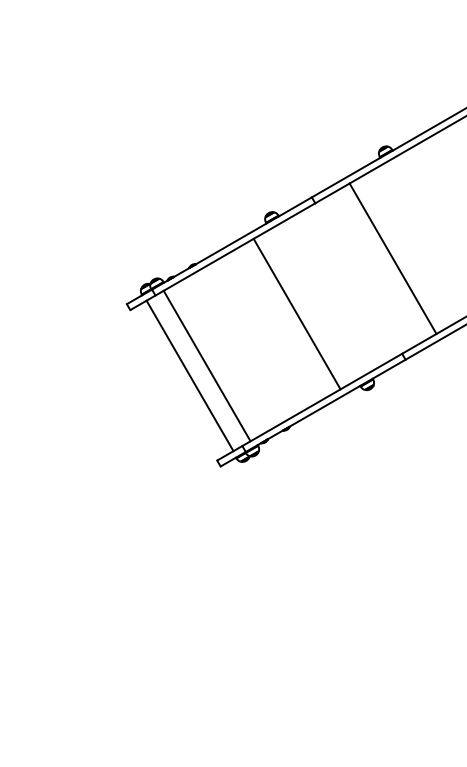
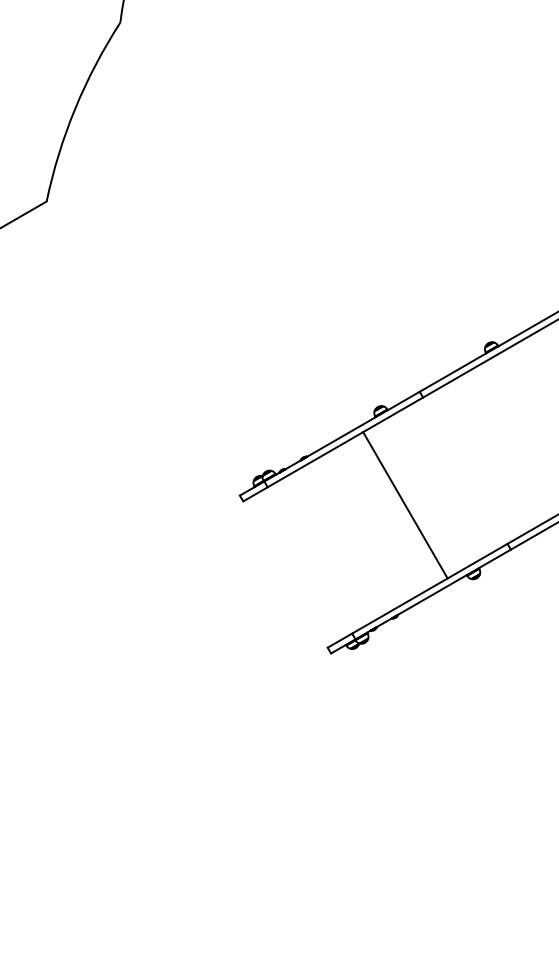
line: (392, 258) -> (498, 451), removed
line: (206, 365) -> (317, 555), removed
line: (190, 376) -> (301, 565), removed

